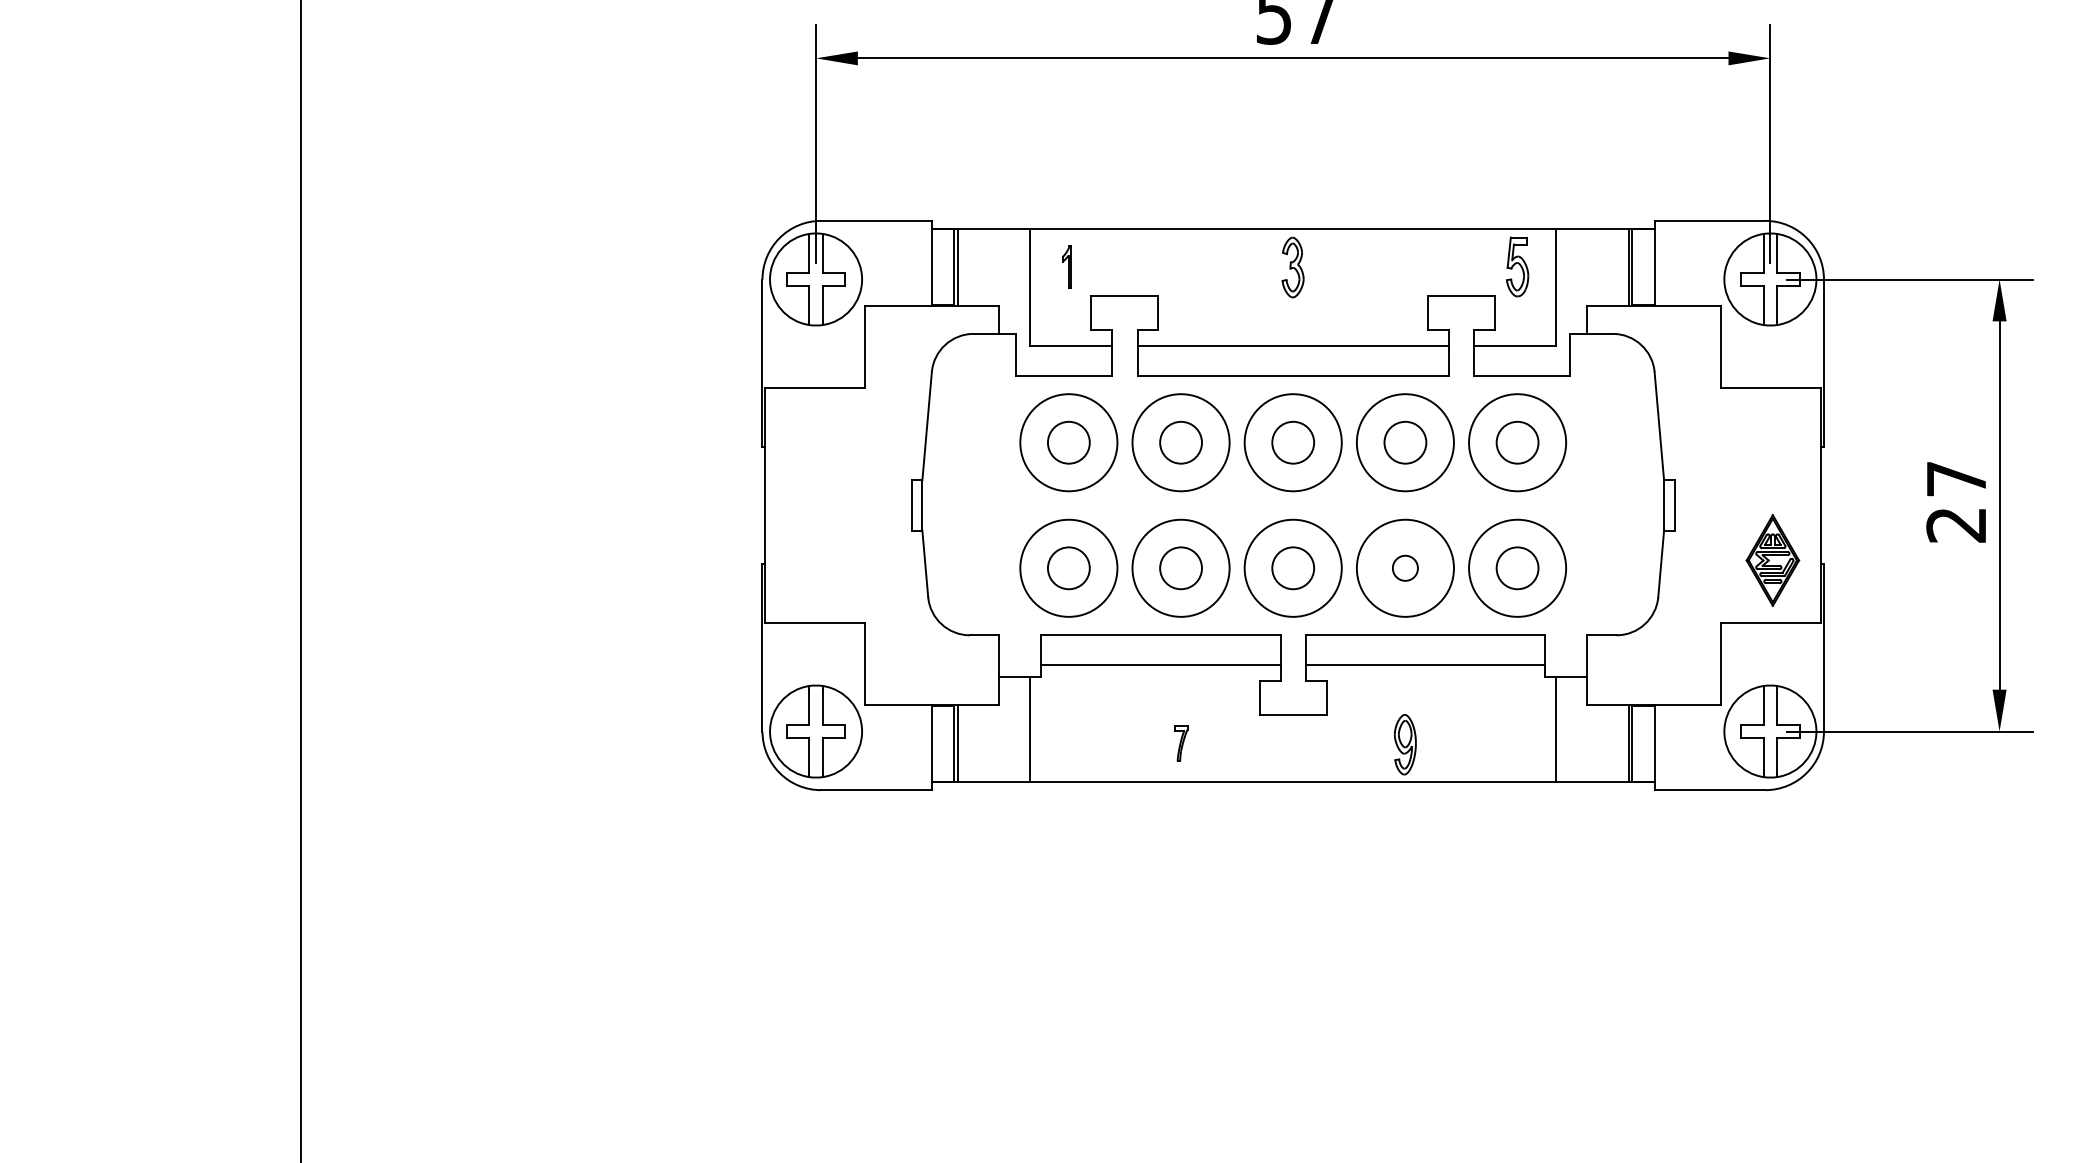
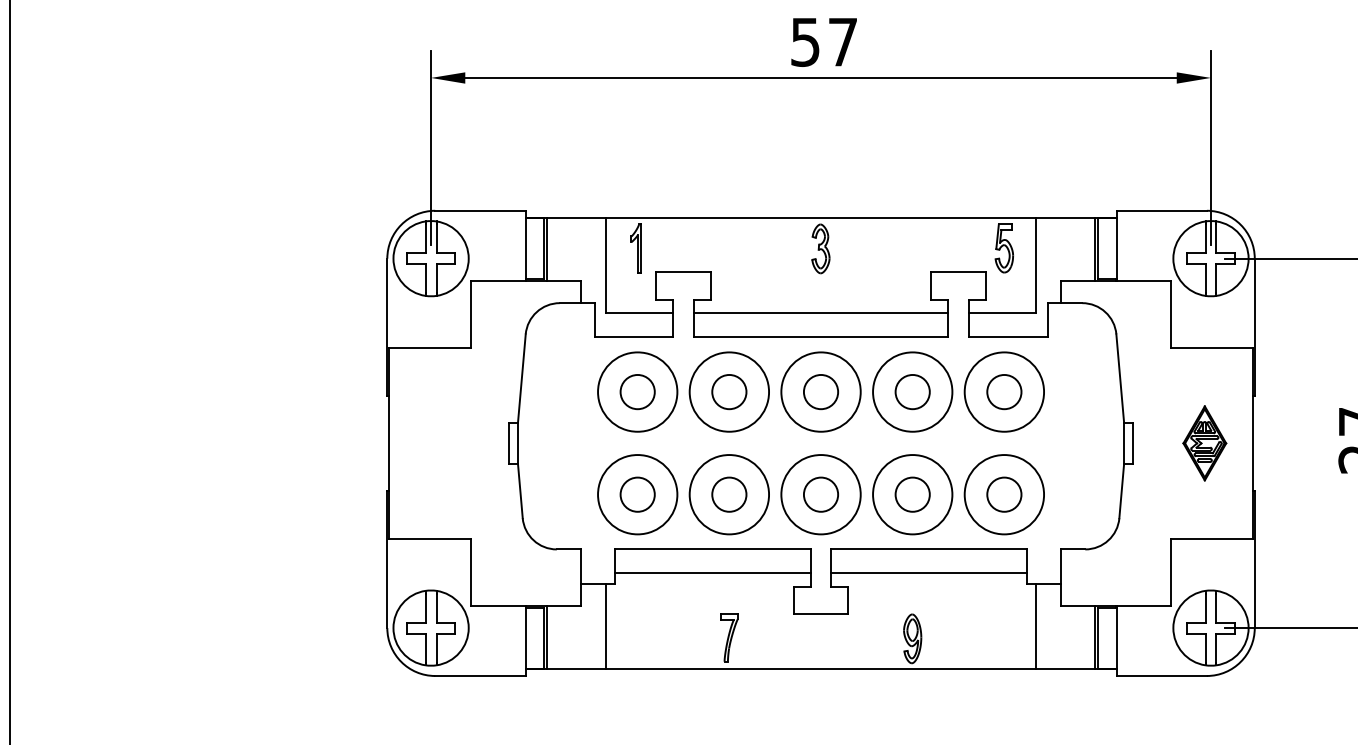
part: (1066, 266) -> (635, 248), size x1.43
part: (1772, 560) -> (1204, 443), moved
circle: (1405, 568) -> (912, 494), size x1.67
part: (1181, 743) -> (729, 637), size x1.67

